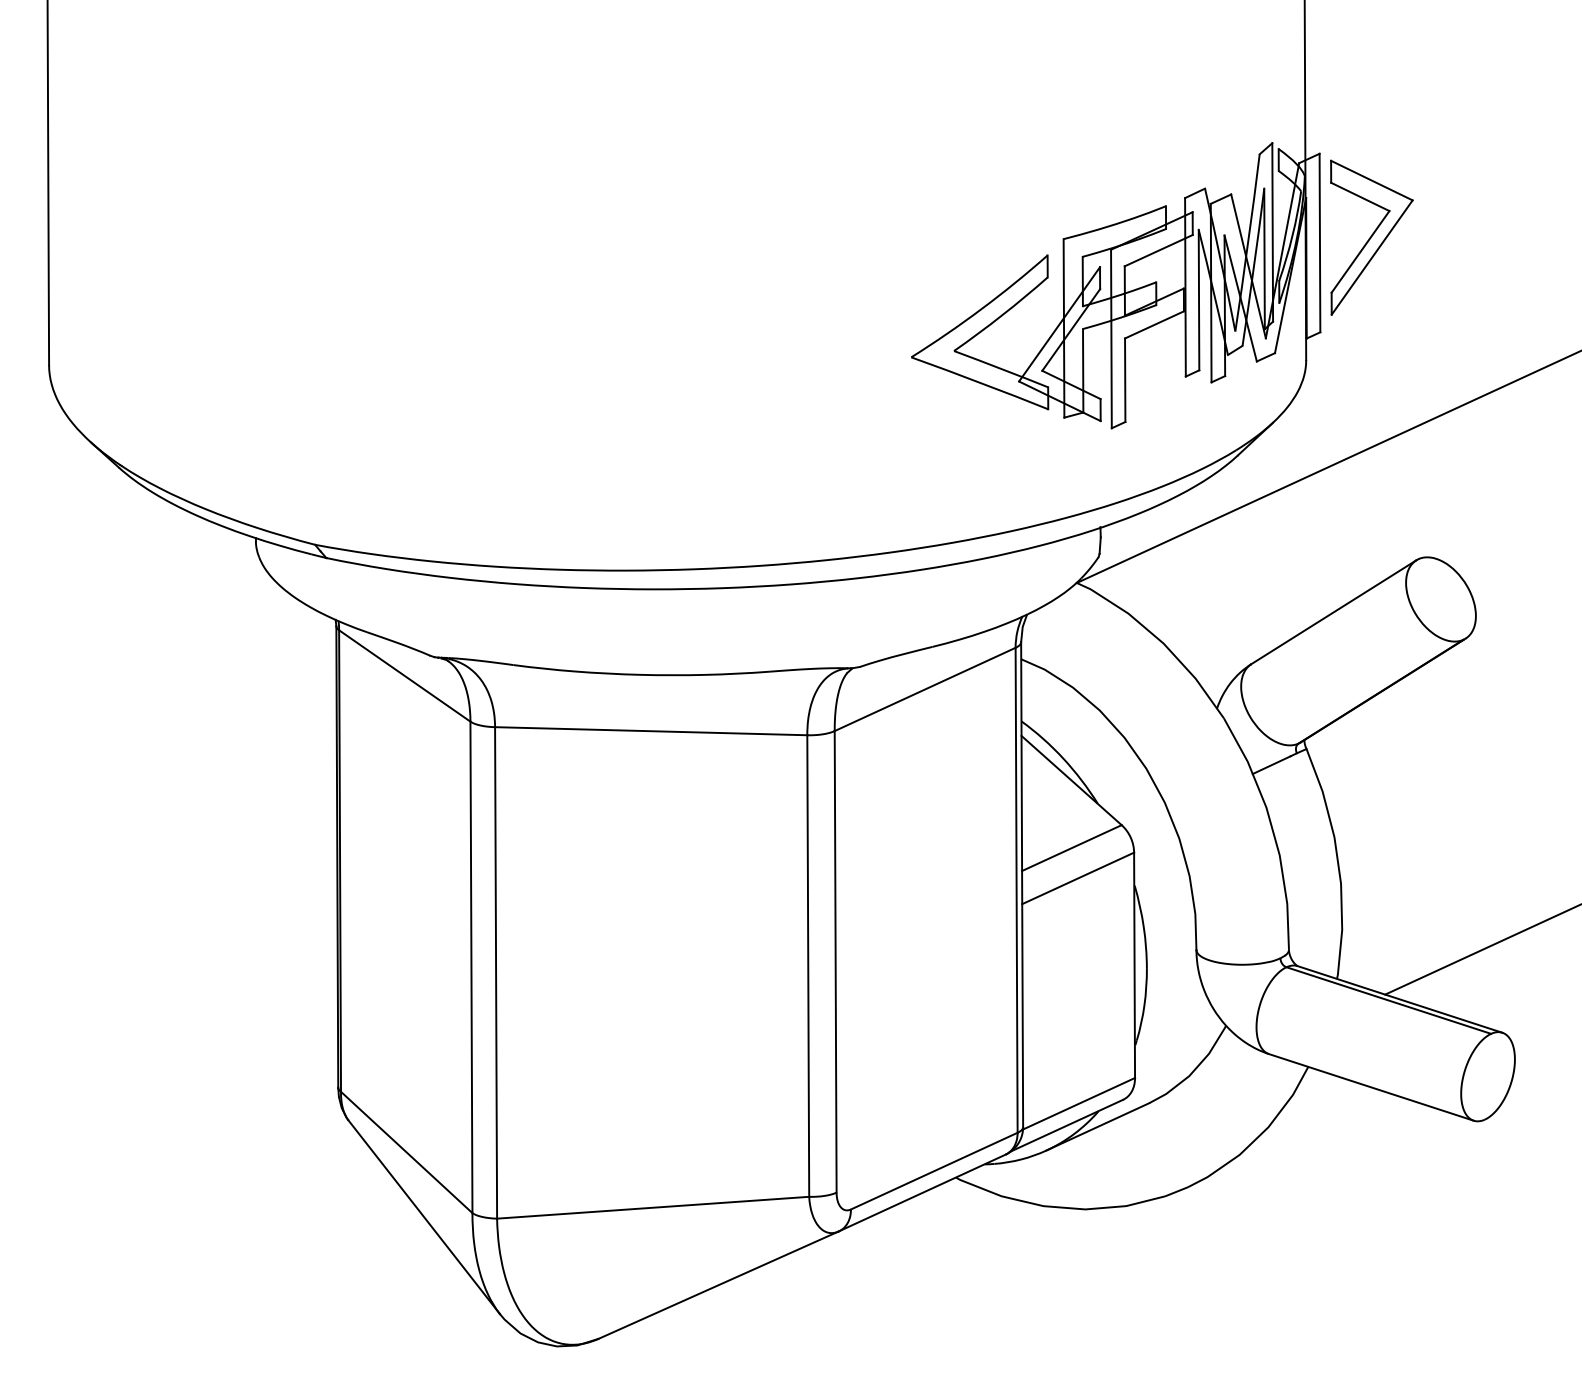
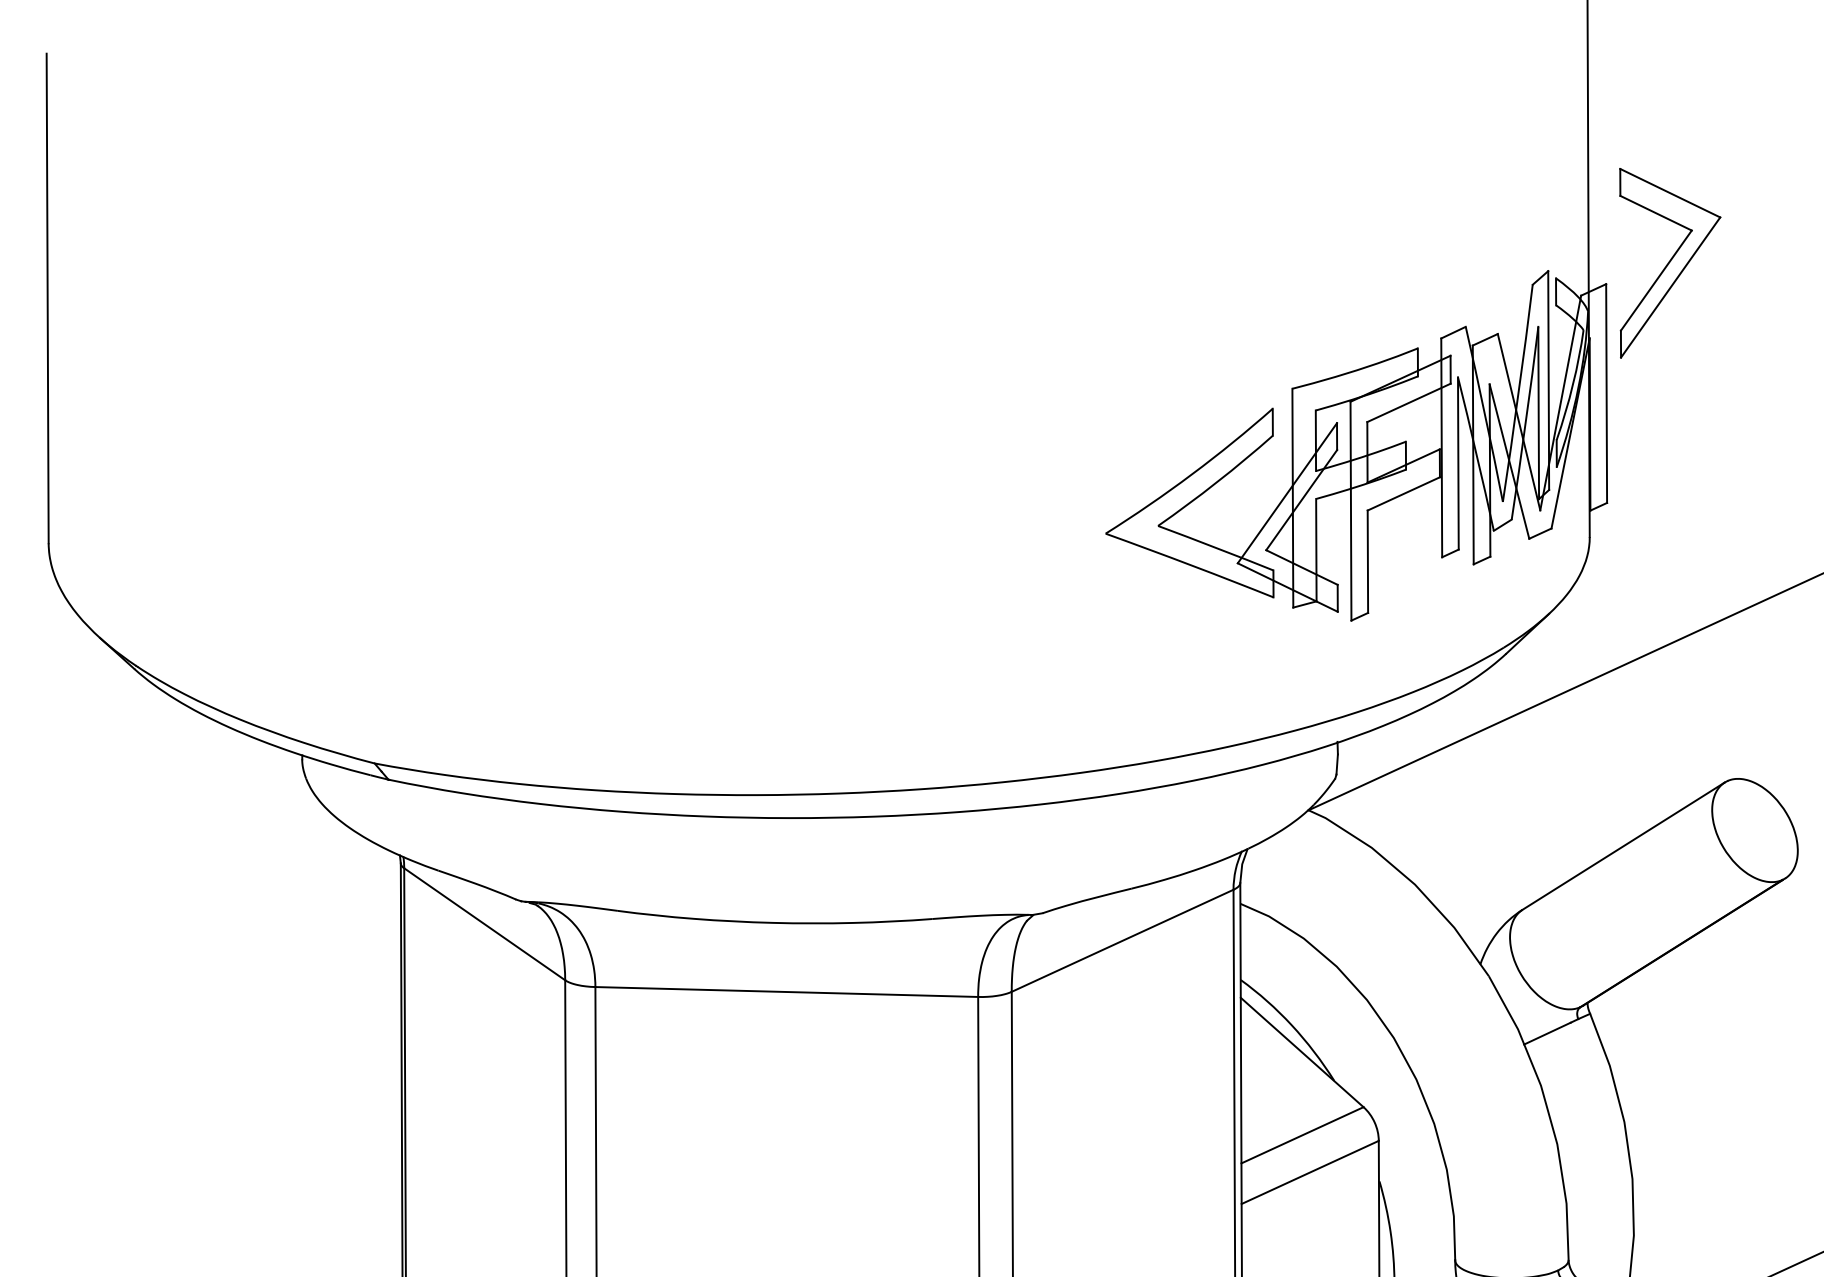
part: (1371, 237) -> (1669, 262), moved

